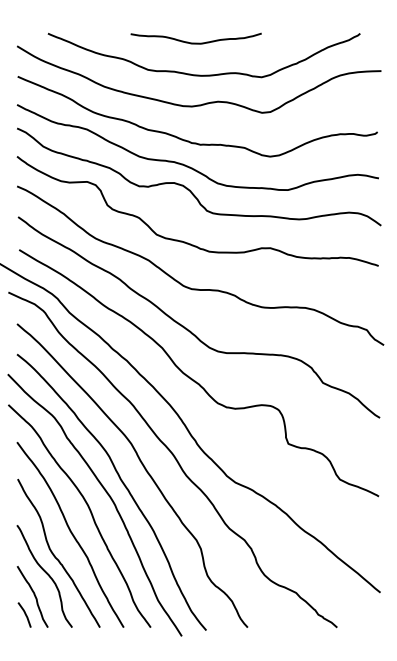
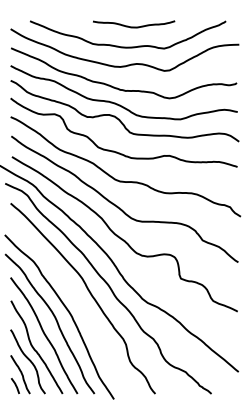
curve: (196, 42) -> (134, 26), moved
curve: (123, 486) -> (77, 305), removed

